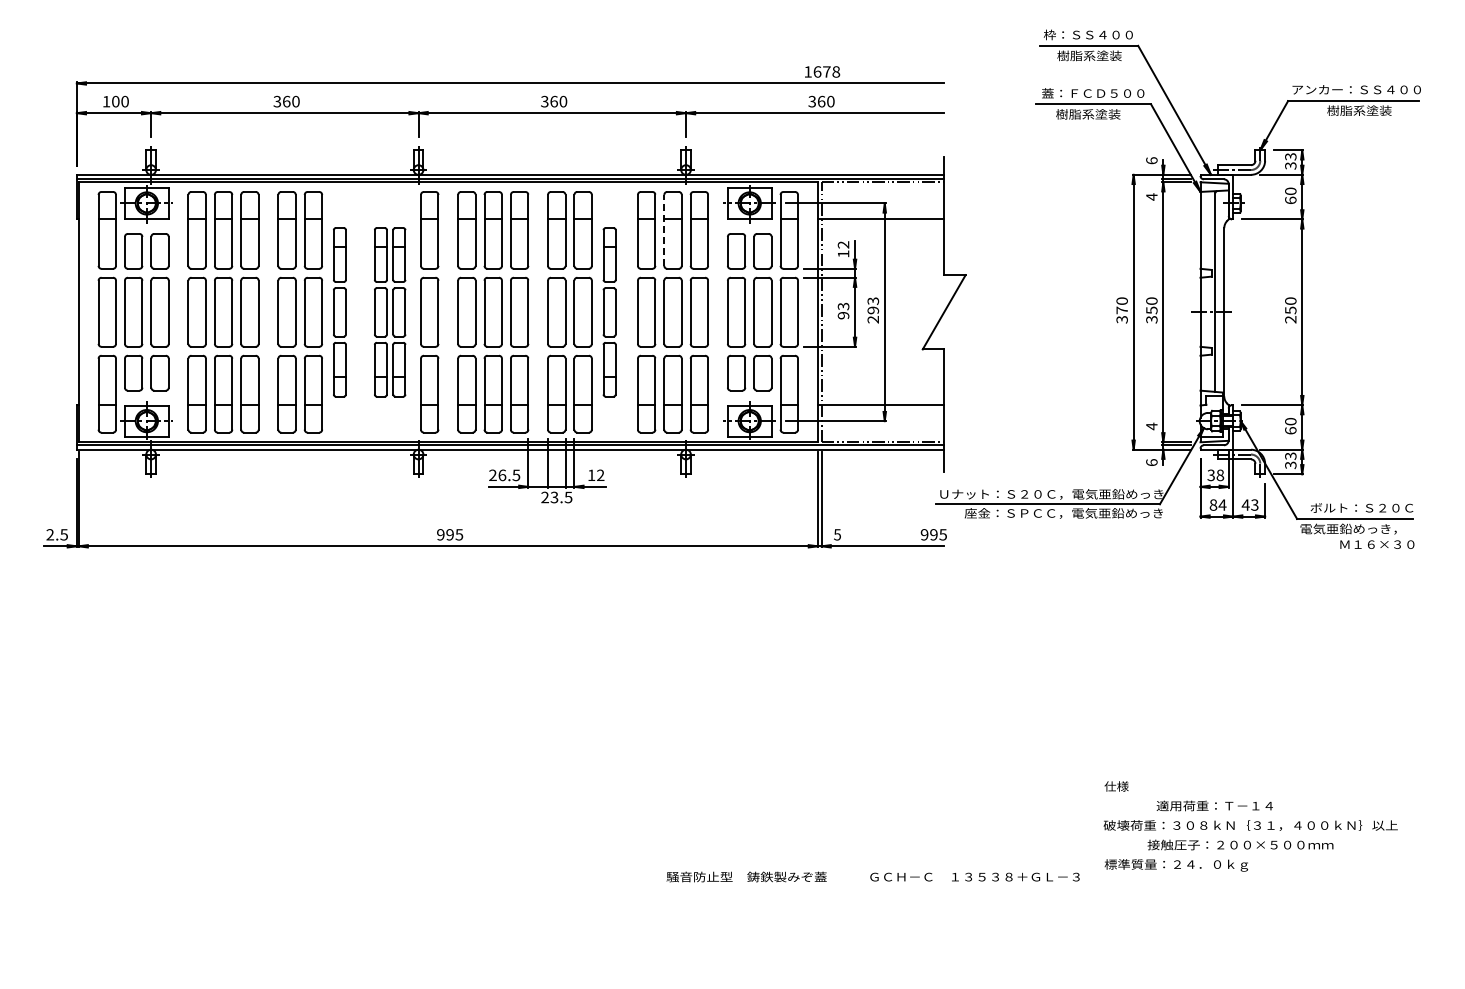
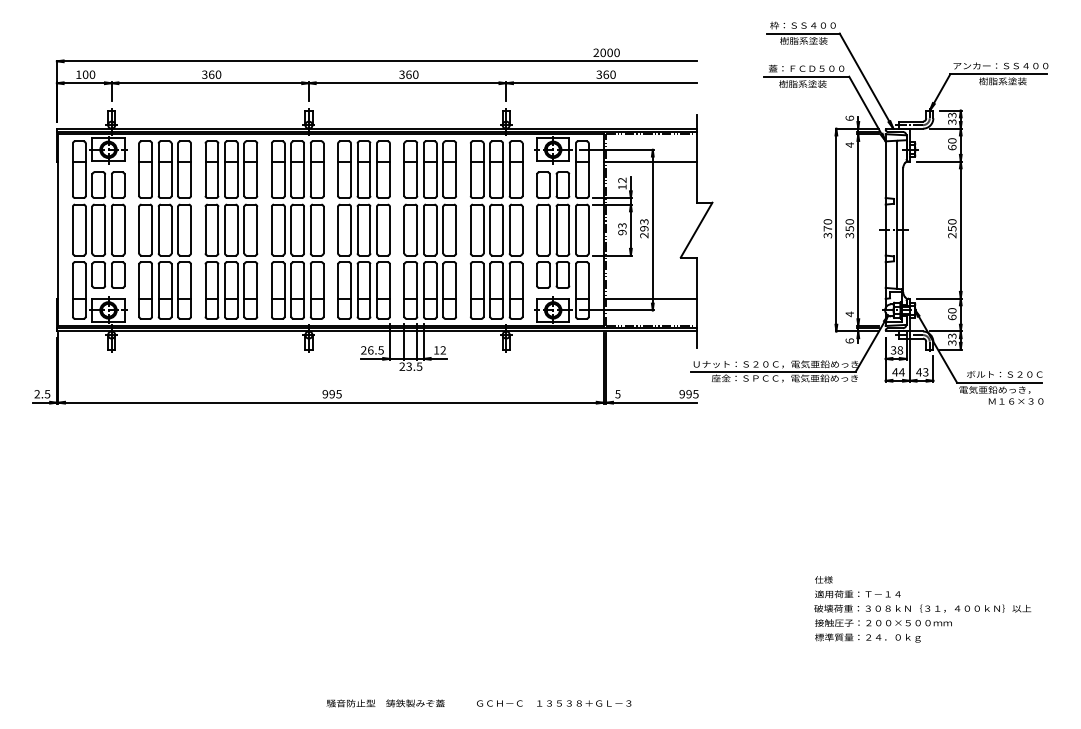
text: (822, 71) -> (606, 52), 1678 -> 2000
line: (664, 229) -> (490, 169), dashed -> solid
part: (339, 312) -> (250, 230), size x1.43
part: (389, 312) -> (287, 230), size x1.43
part: (609, 312) -> (449, 230), size x1.43
text: (1213, 504) -> (895, 371), 84 -> 44
text: (1214, 805) -> (857, 593), moved
text: (1240, 844) -> (883, 622), moved
text: (872, 876) -> (478, 703), moved

